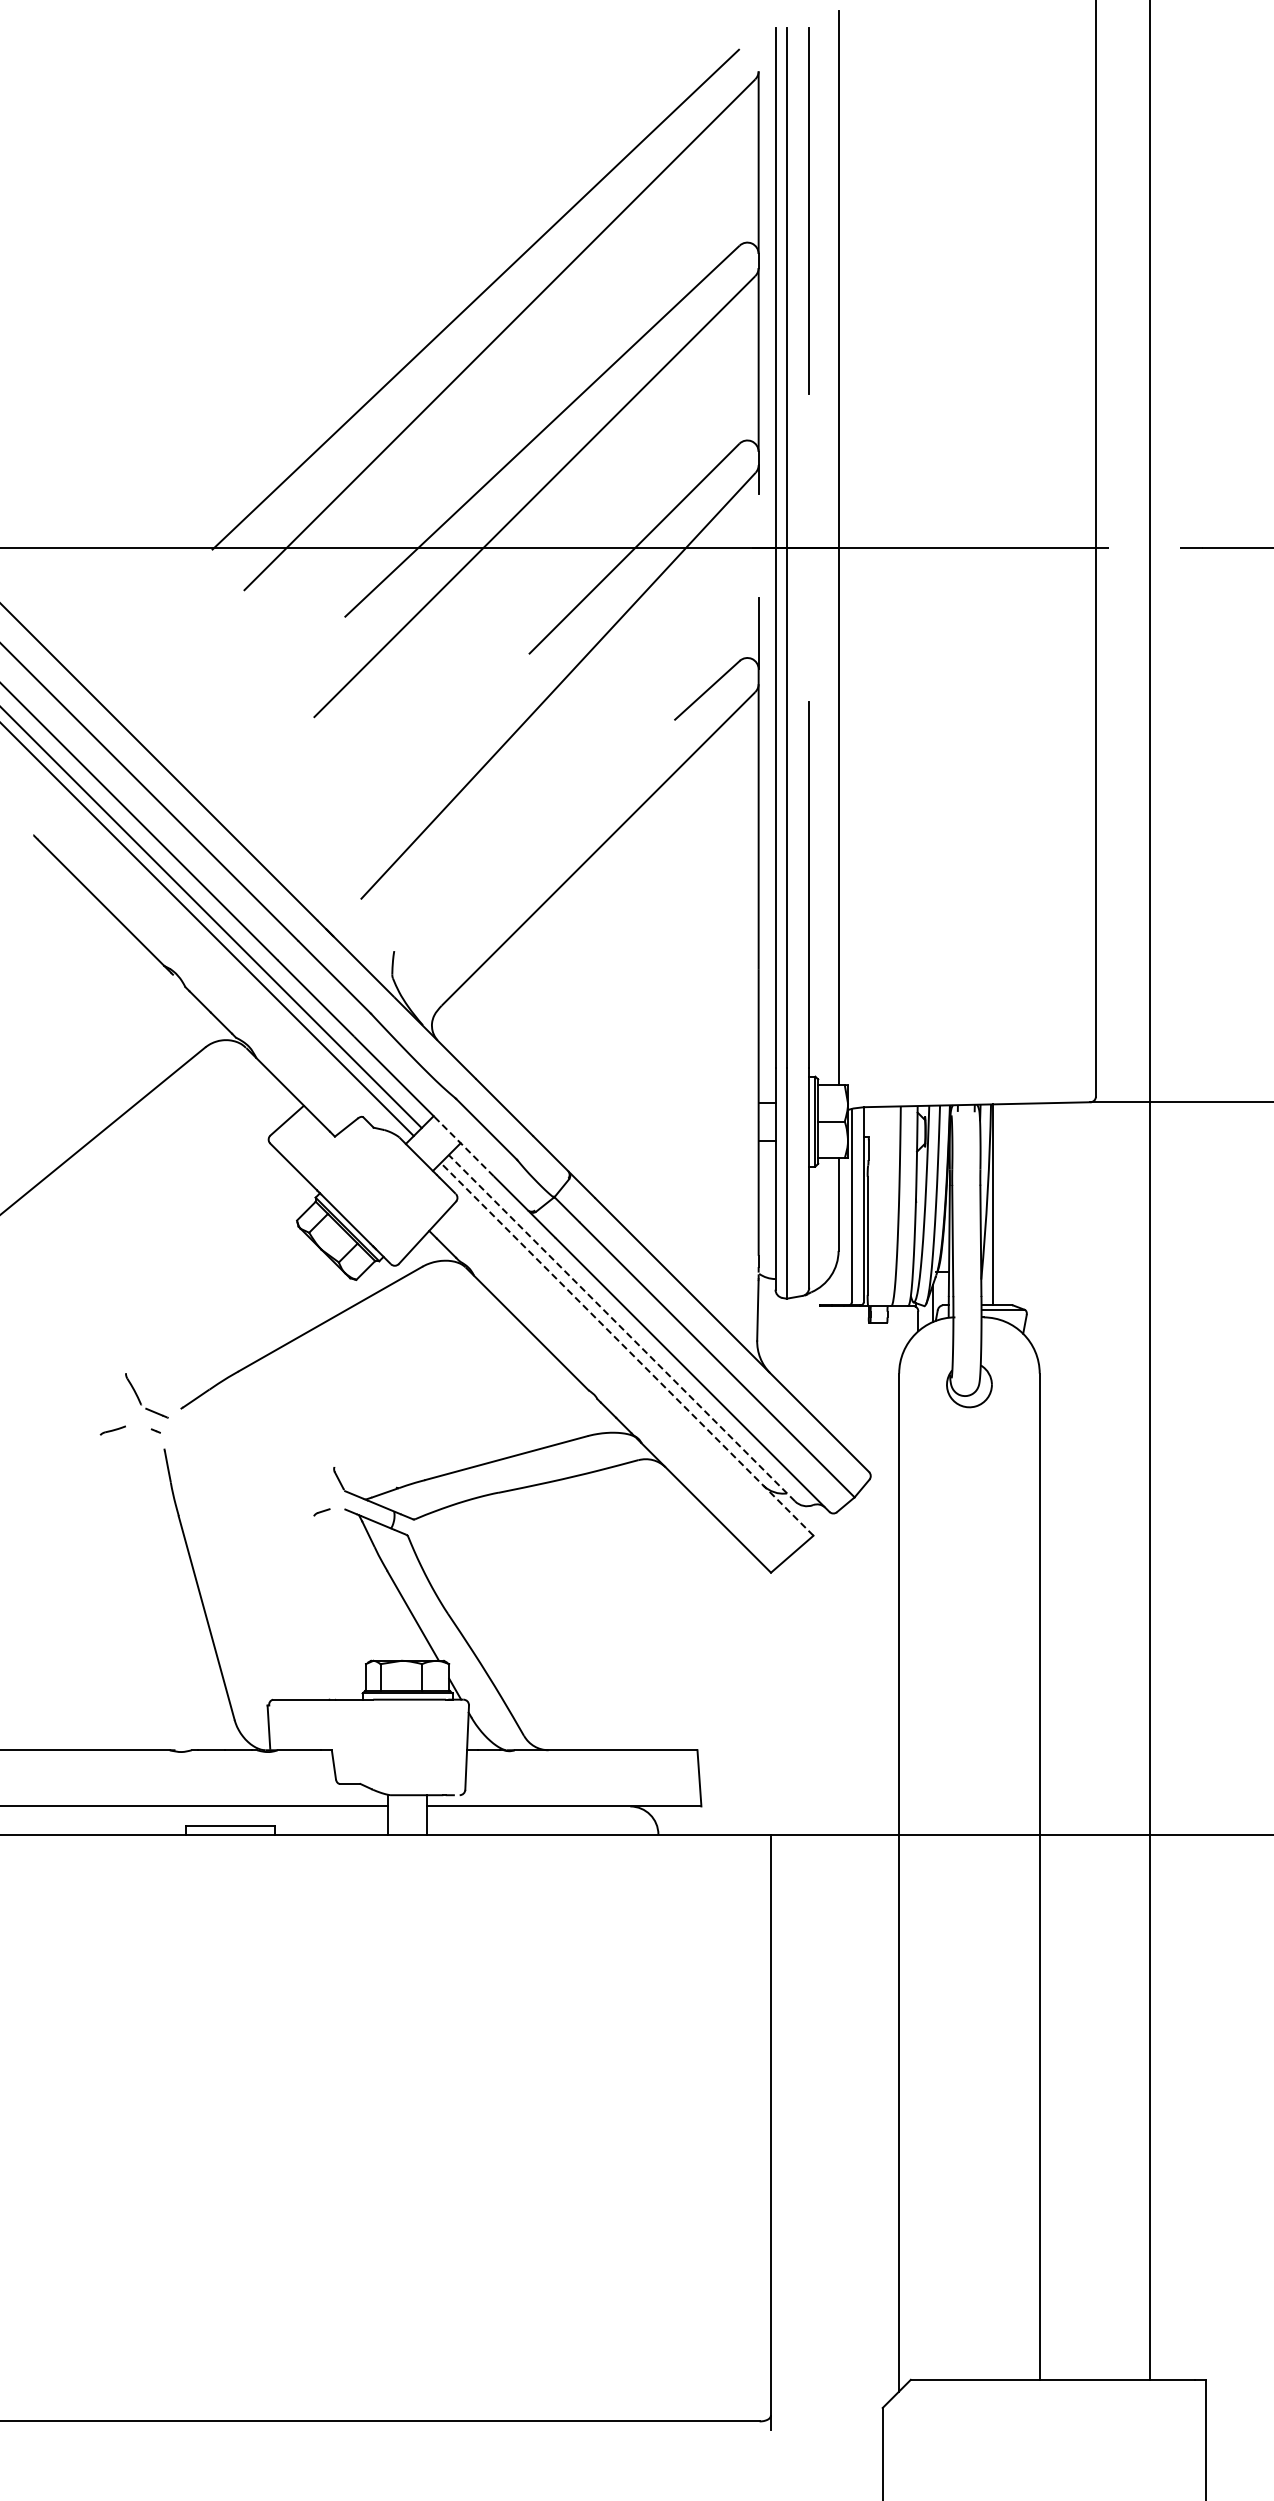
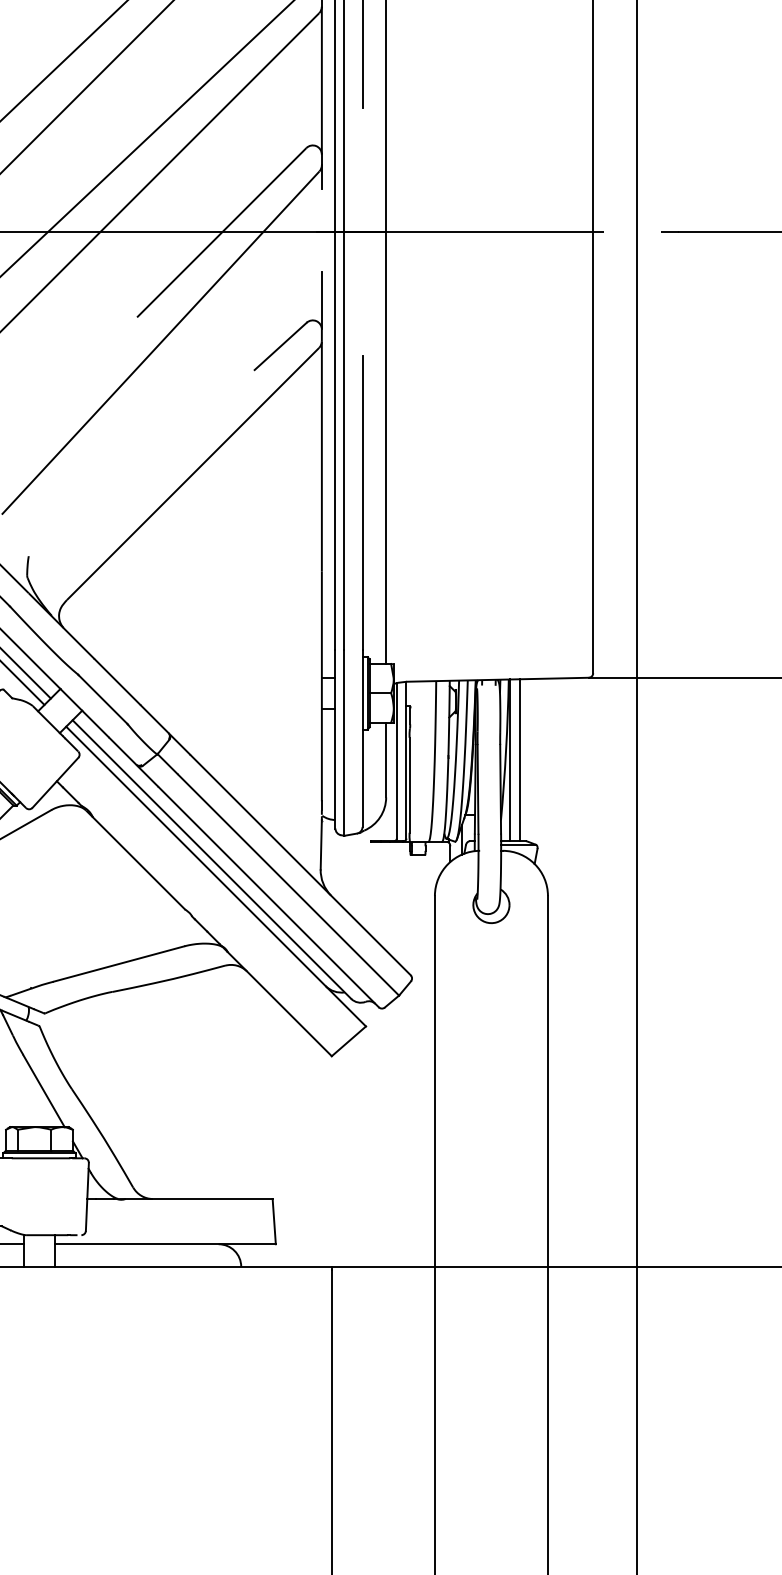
line: (464, 1146) -> (85, 713), dashed -> solid
line: (1004, 1204) -> (519, 760), added
line: (621, 1328) -> (211, 859), dashed -> solid
line: (627, 1349) -> (216, 876), dashed -> solid

